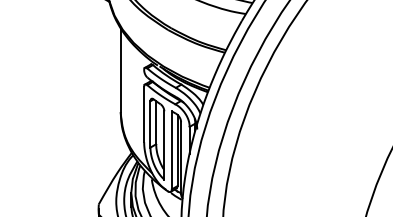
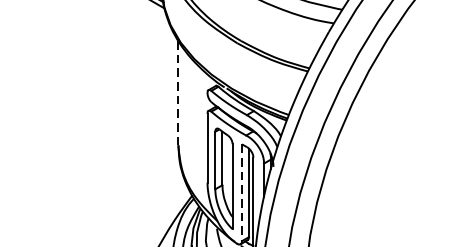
line: (120, 70) -> (178, 93), solid -> dashed
line: (171, 150) -> (241, 192), solid -> dashed

